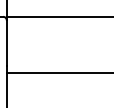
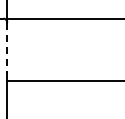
line: (6, 43) -> (7, 47), solid -> dashed

